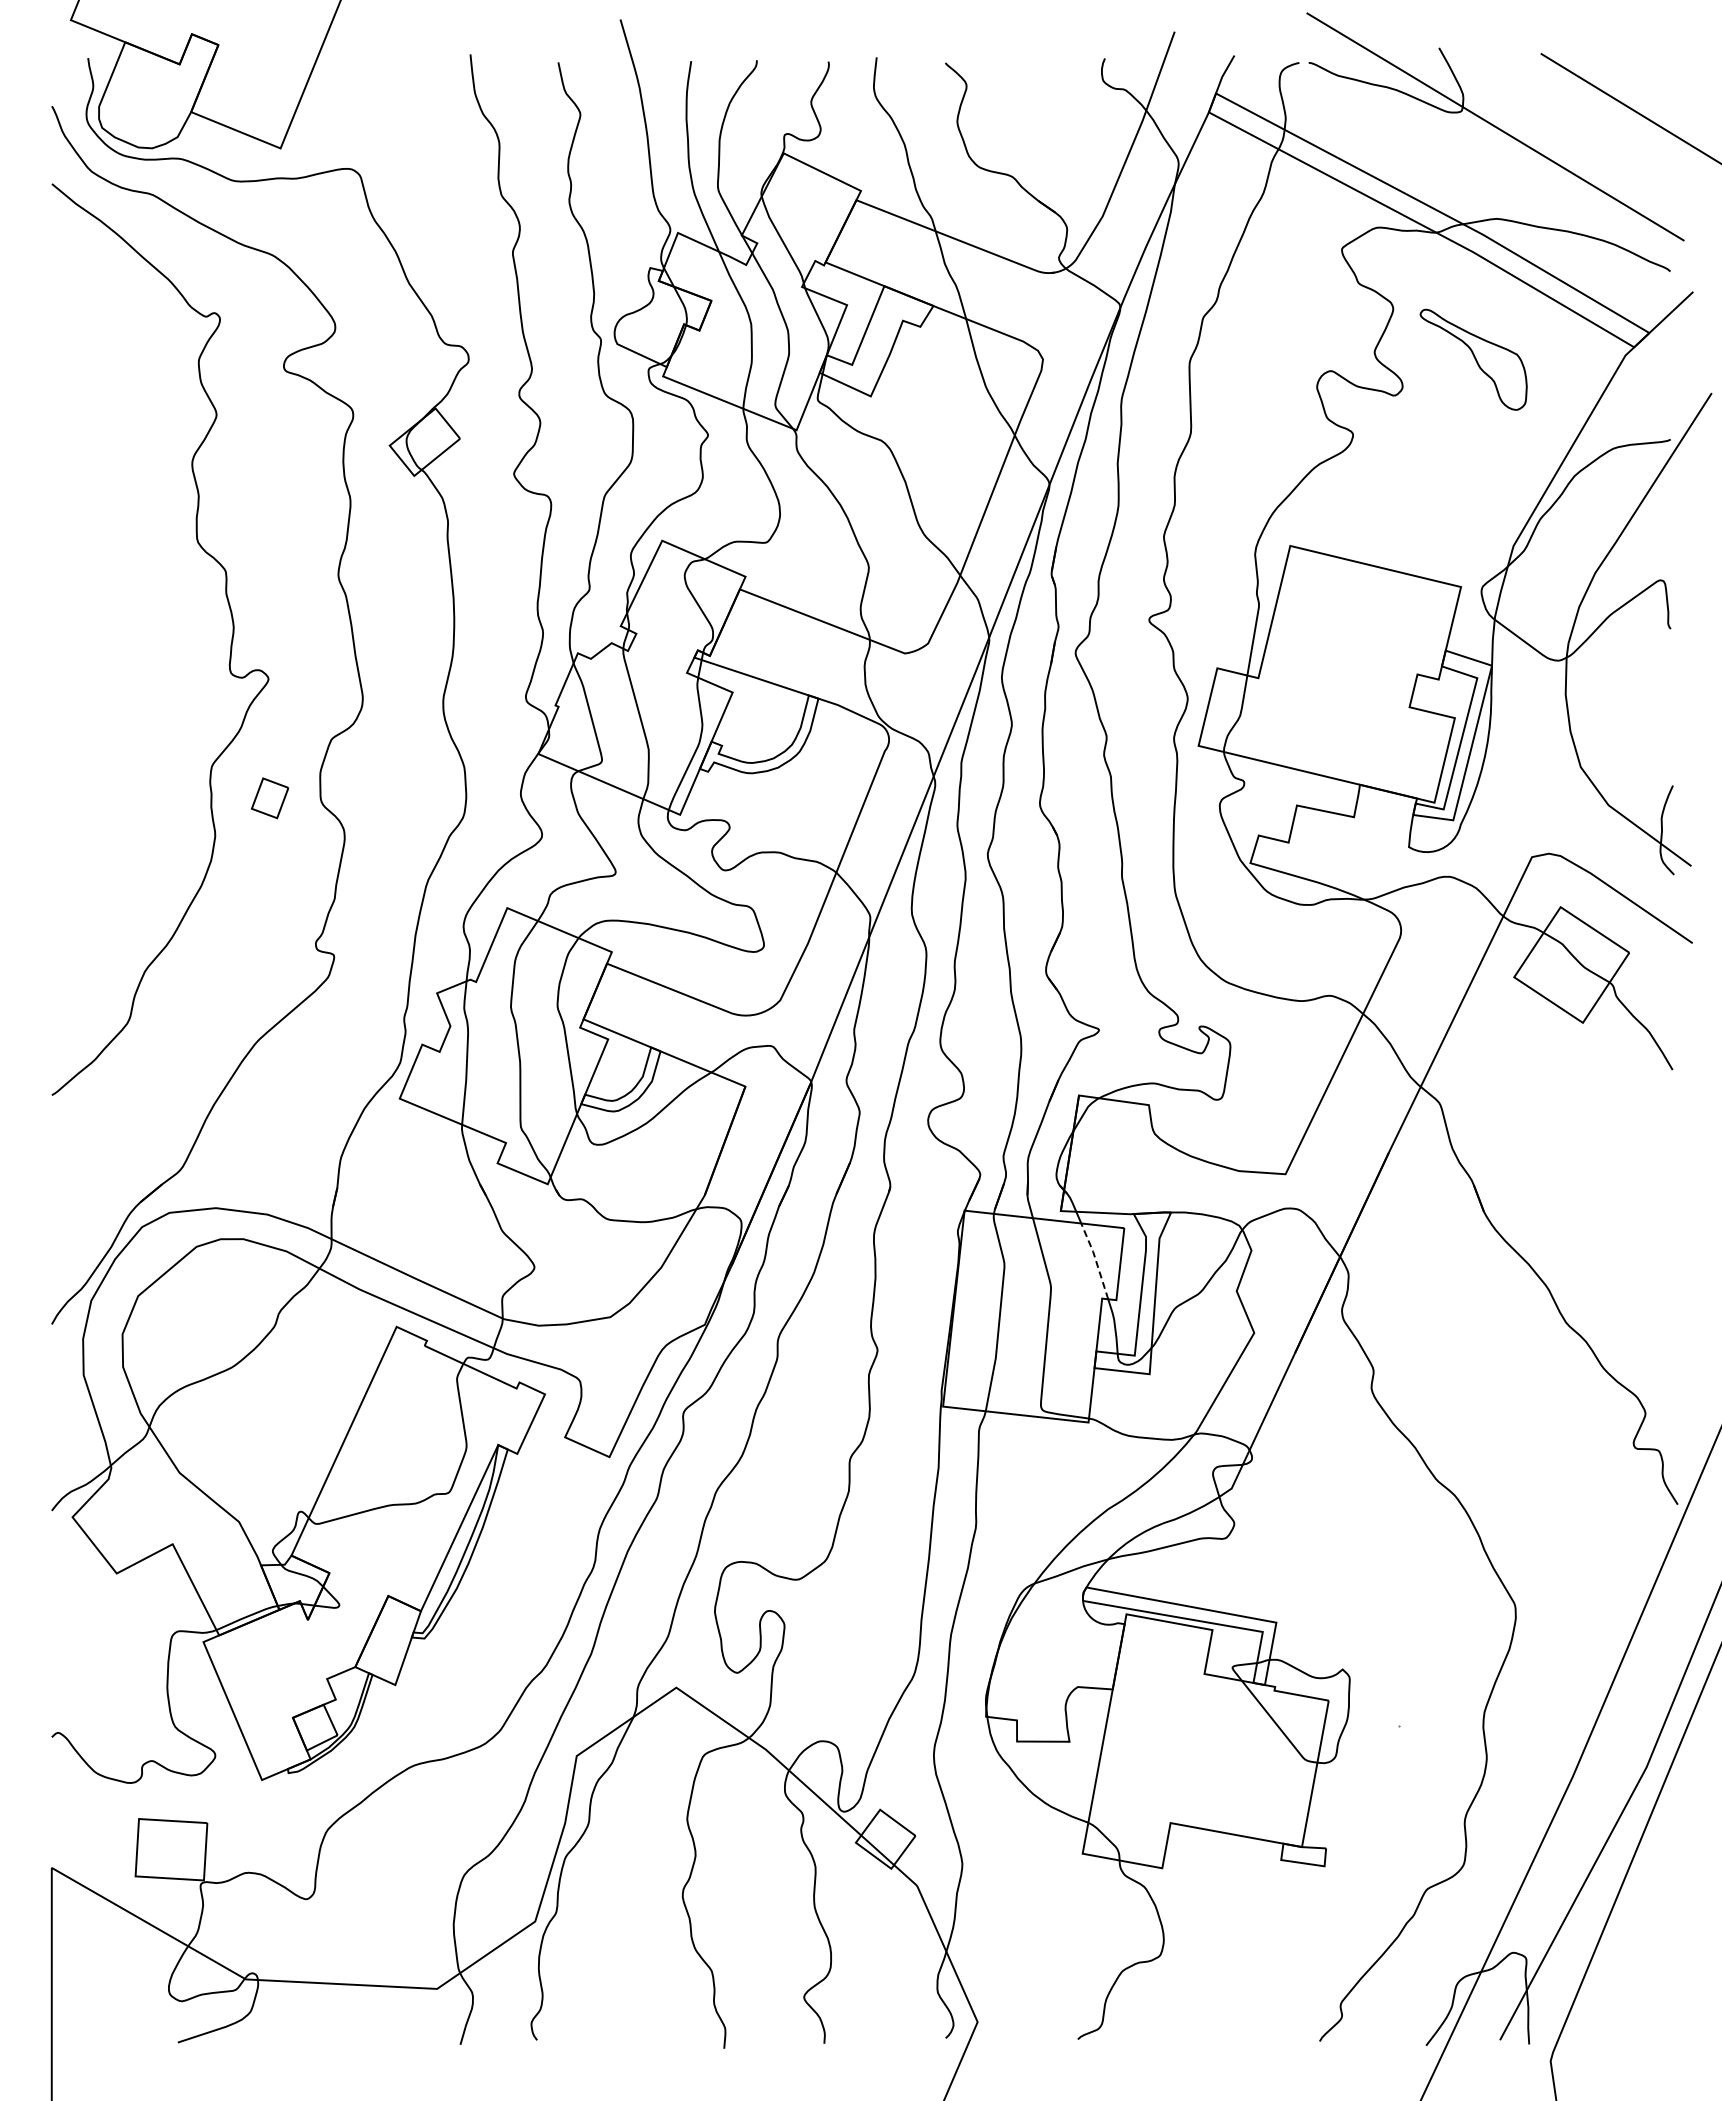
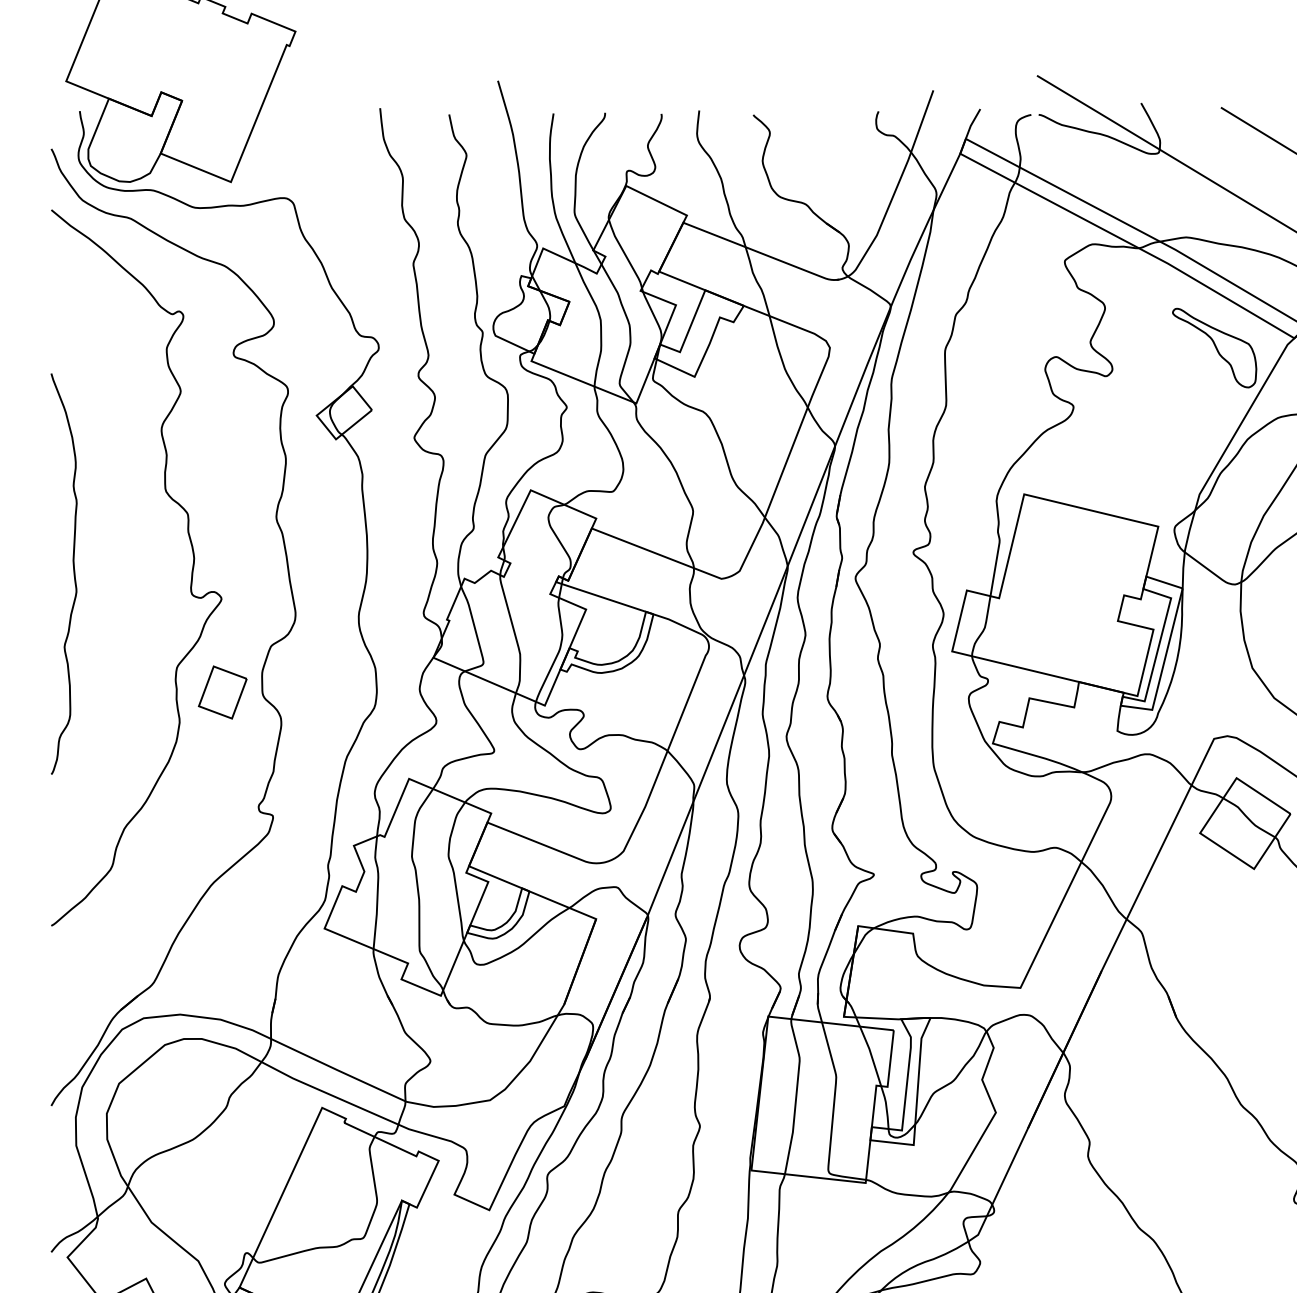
part: (1473, 359) -> (1214, 347), moved
curve: (80, 647) -> (73, 574), added
part: (269, 798) -> (222, 692), size x1.67
line: (1095, 1260) -> (871, 1055), dashed -> solid

